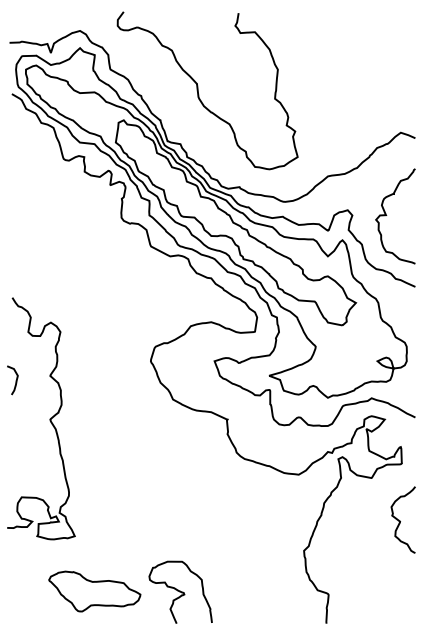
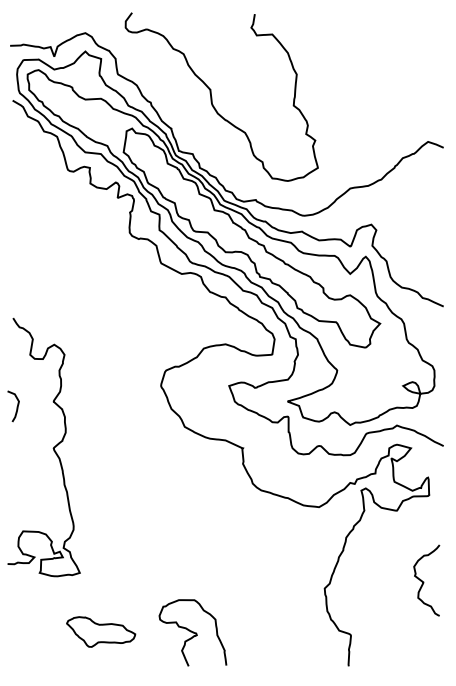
curve: (387, 215) -> (413, 230), removed
curve: (401, 521) -> (424, 582), moved
part: (94, 591) -> (100, 631), size x0.7

